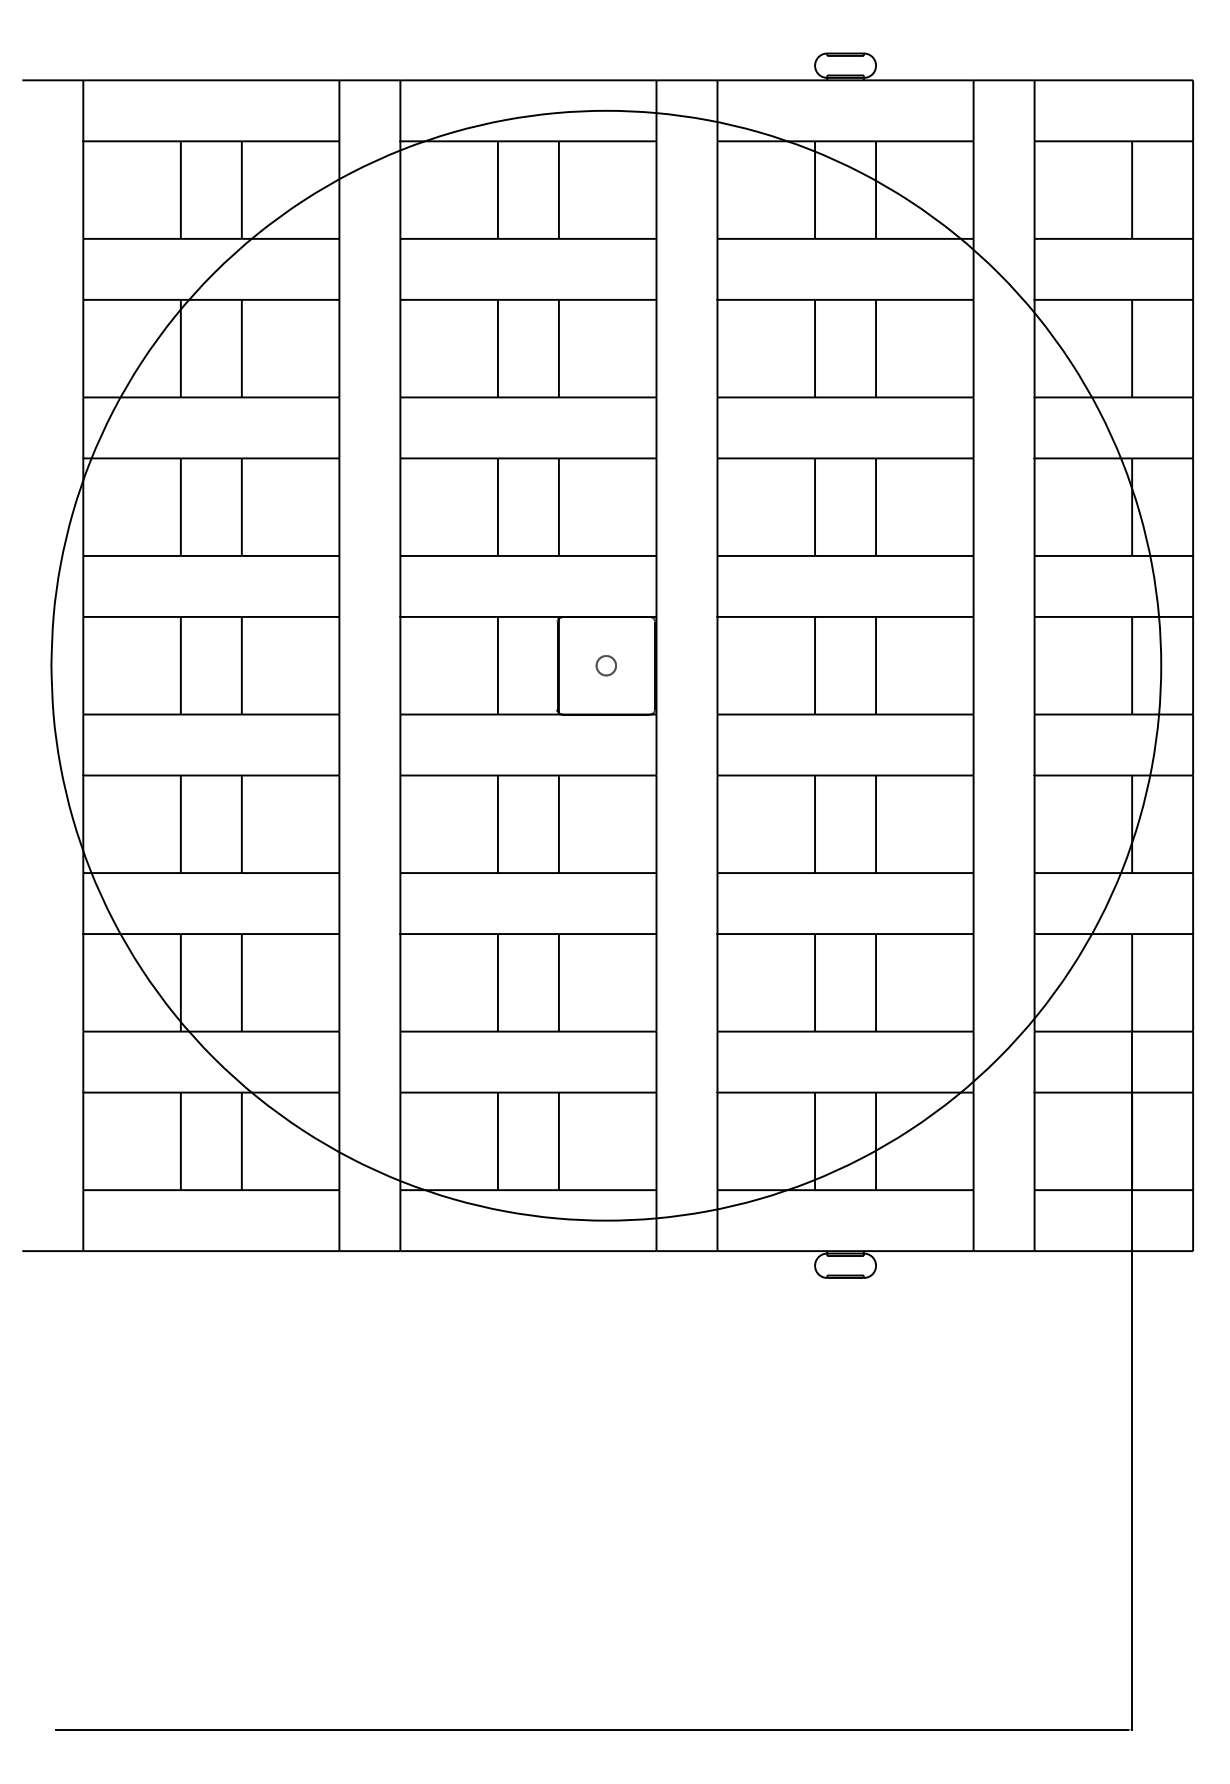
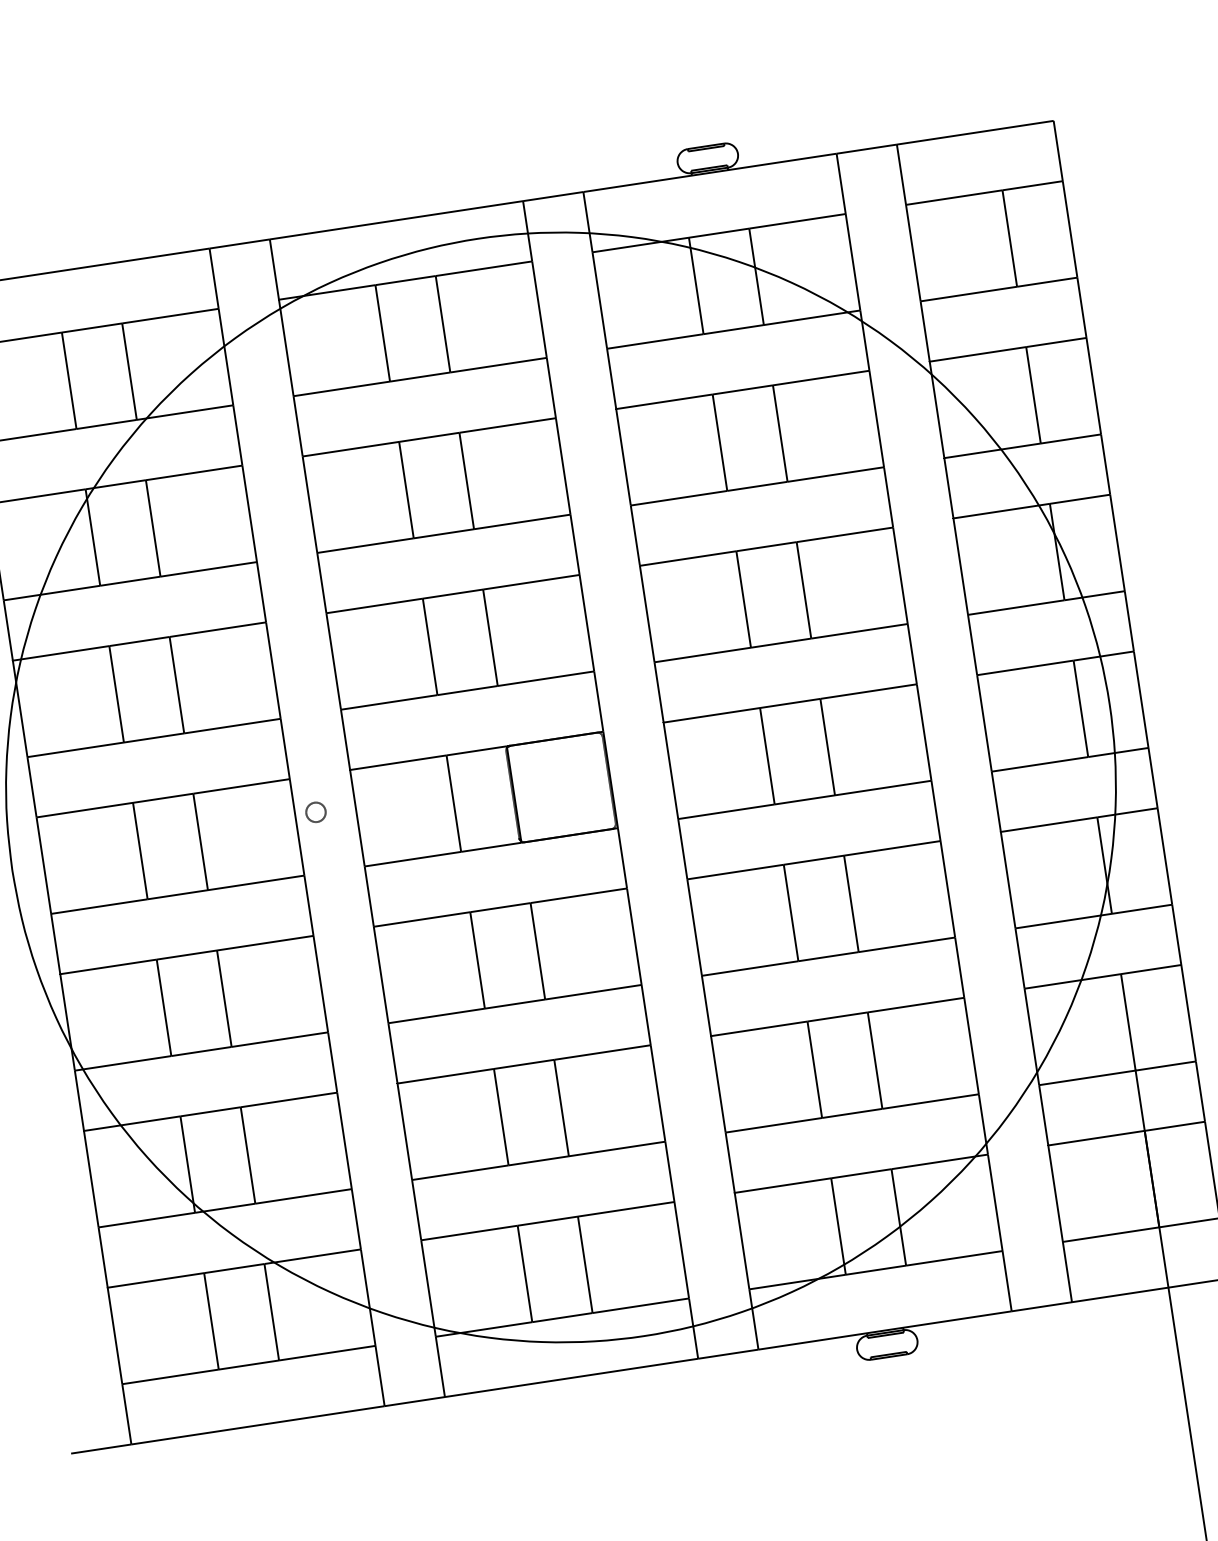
part: (605, 665) -> (315, 812), moved

